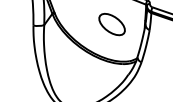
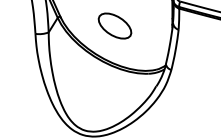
part: (111, 24) -> (114, 25), moved

